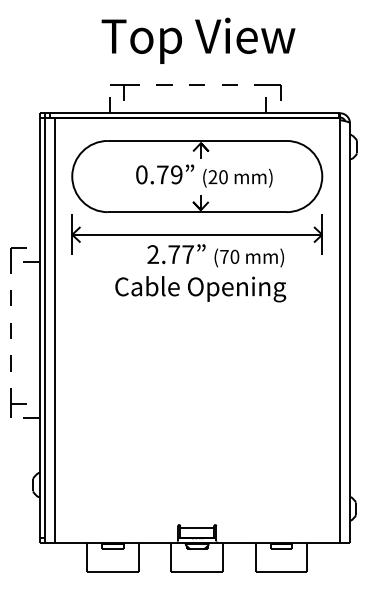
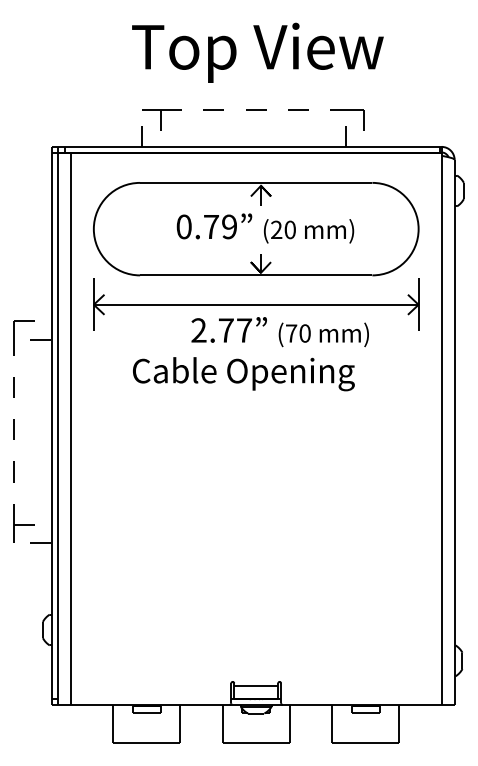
text: (200, 289) -> (243, 374), moved

